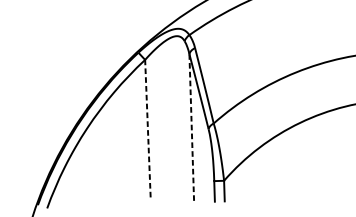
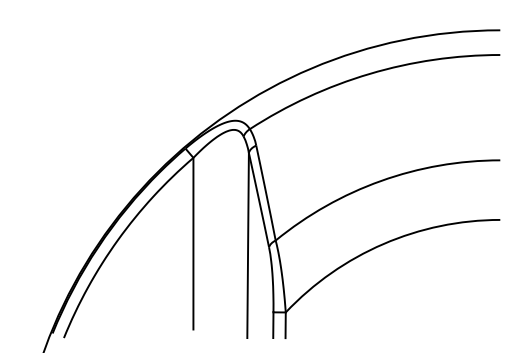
line: (147, 128) -> (193, 243), dashed -> solid
line: (192, 128) -> (248, 245), dashed -> solid

